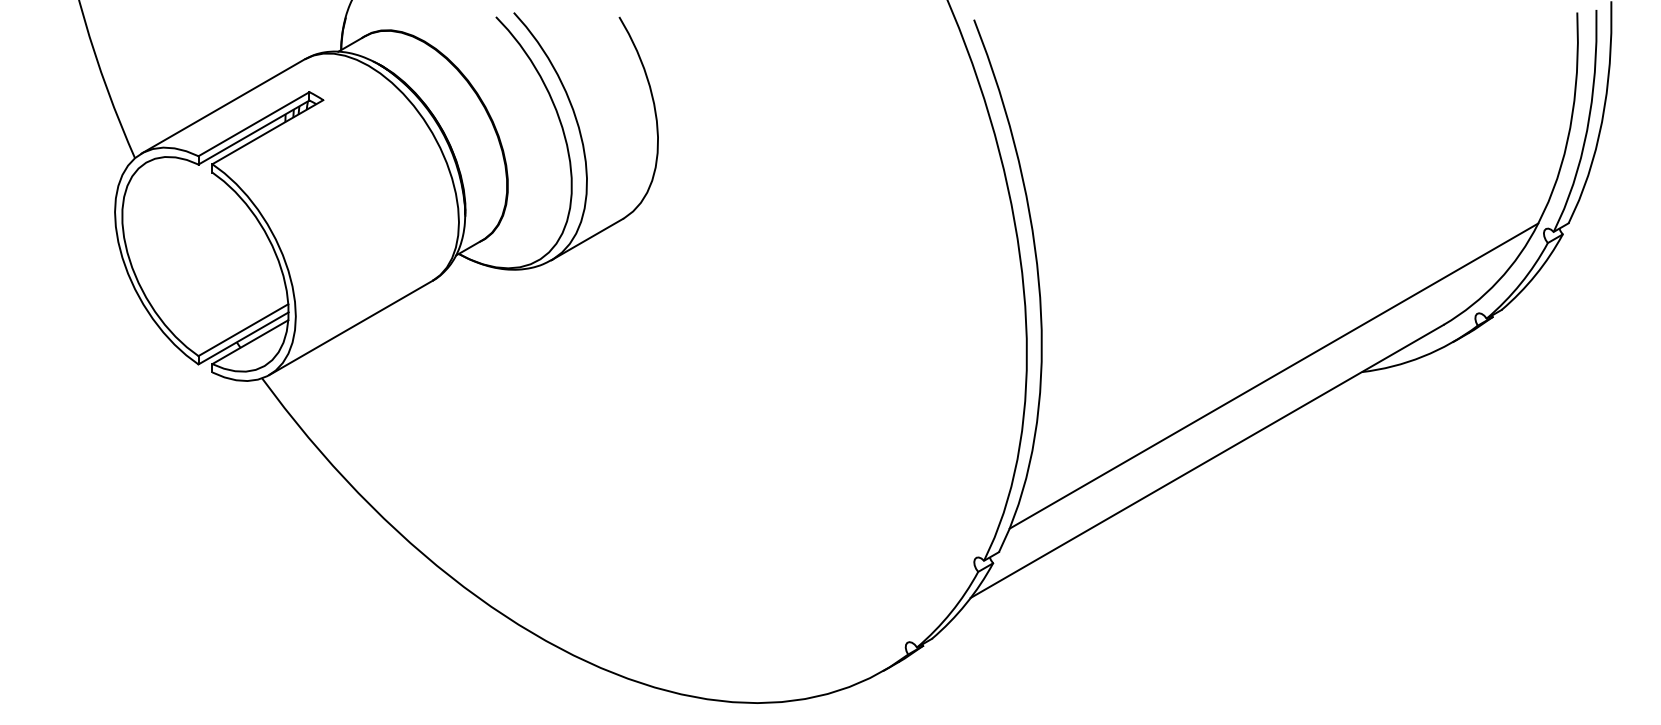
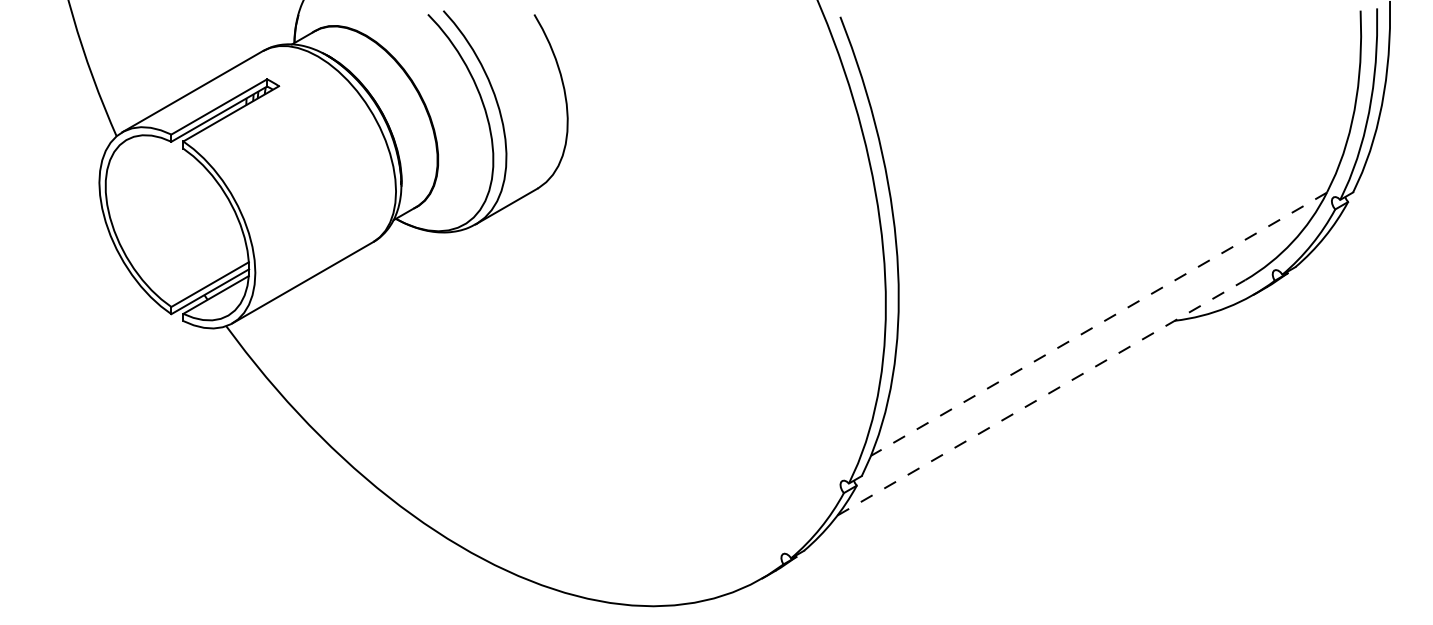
line: (1273, 376) -> (1098, 324), solid -> dashed
line: (1207, 461) -> (1041, 397), solid -> dashed

